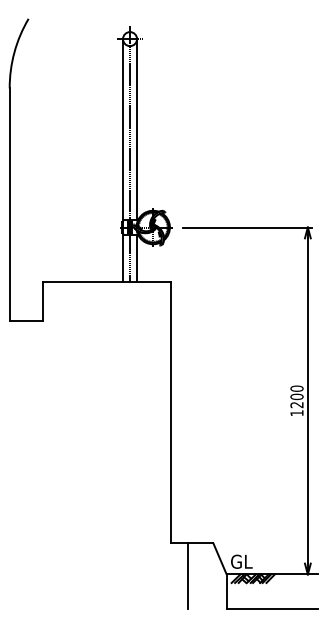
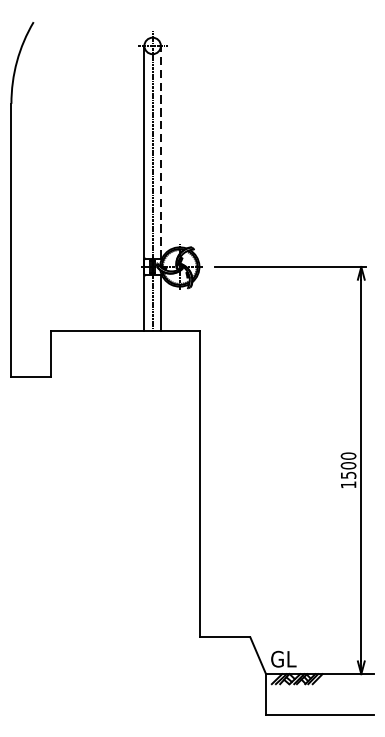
line: (137, 129) -> (161, 152), solid -> dashed
text: (296, 405) -> (347, 475), 1200 -> 1500
line: (187, 576) -> (220, 676), removed

